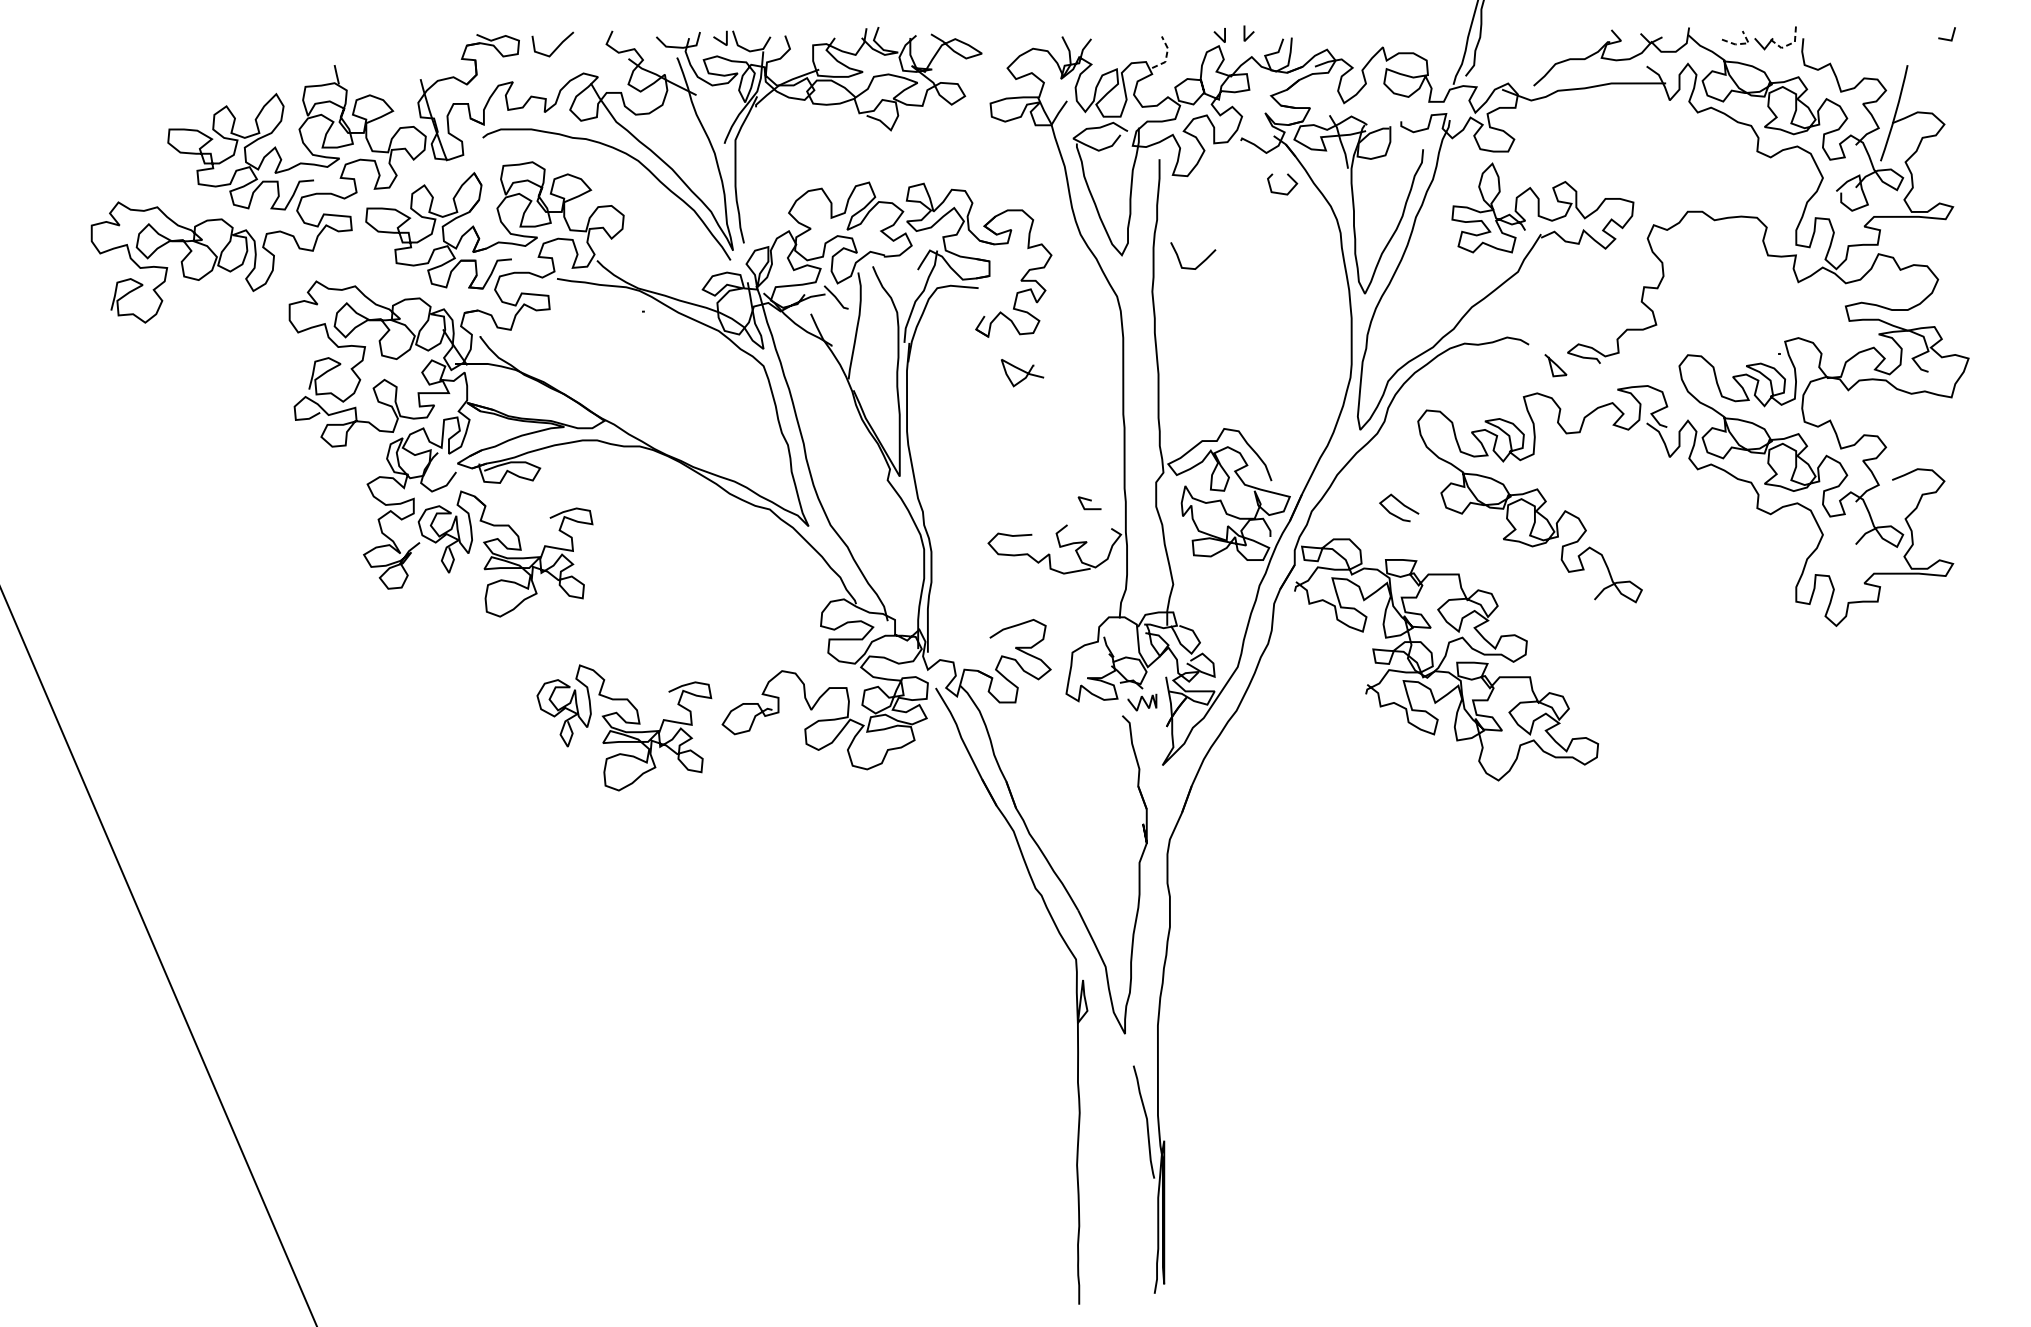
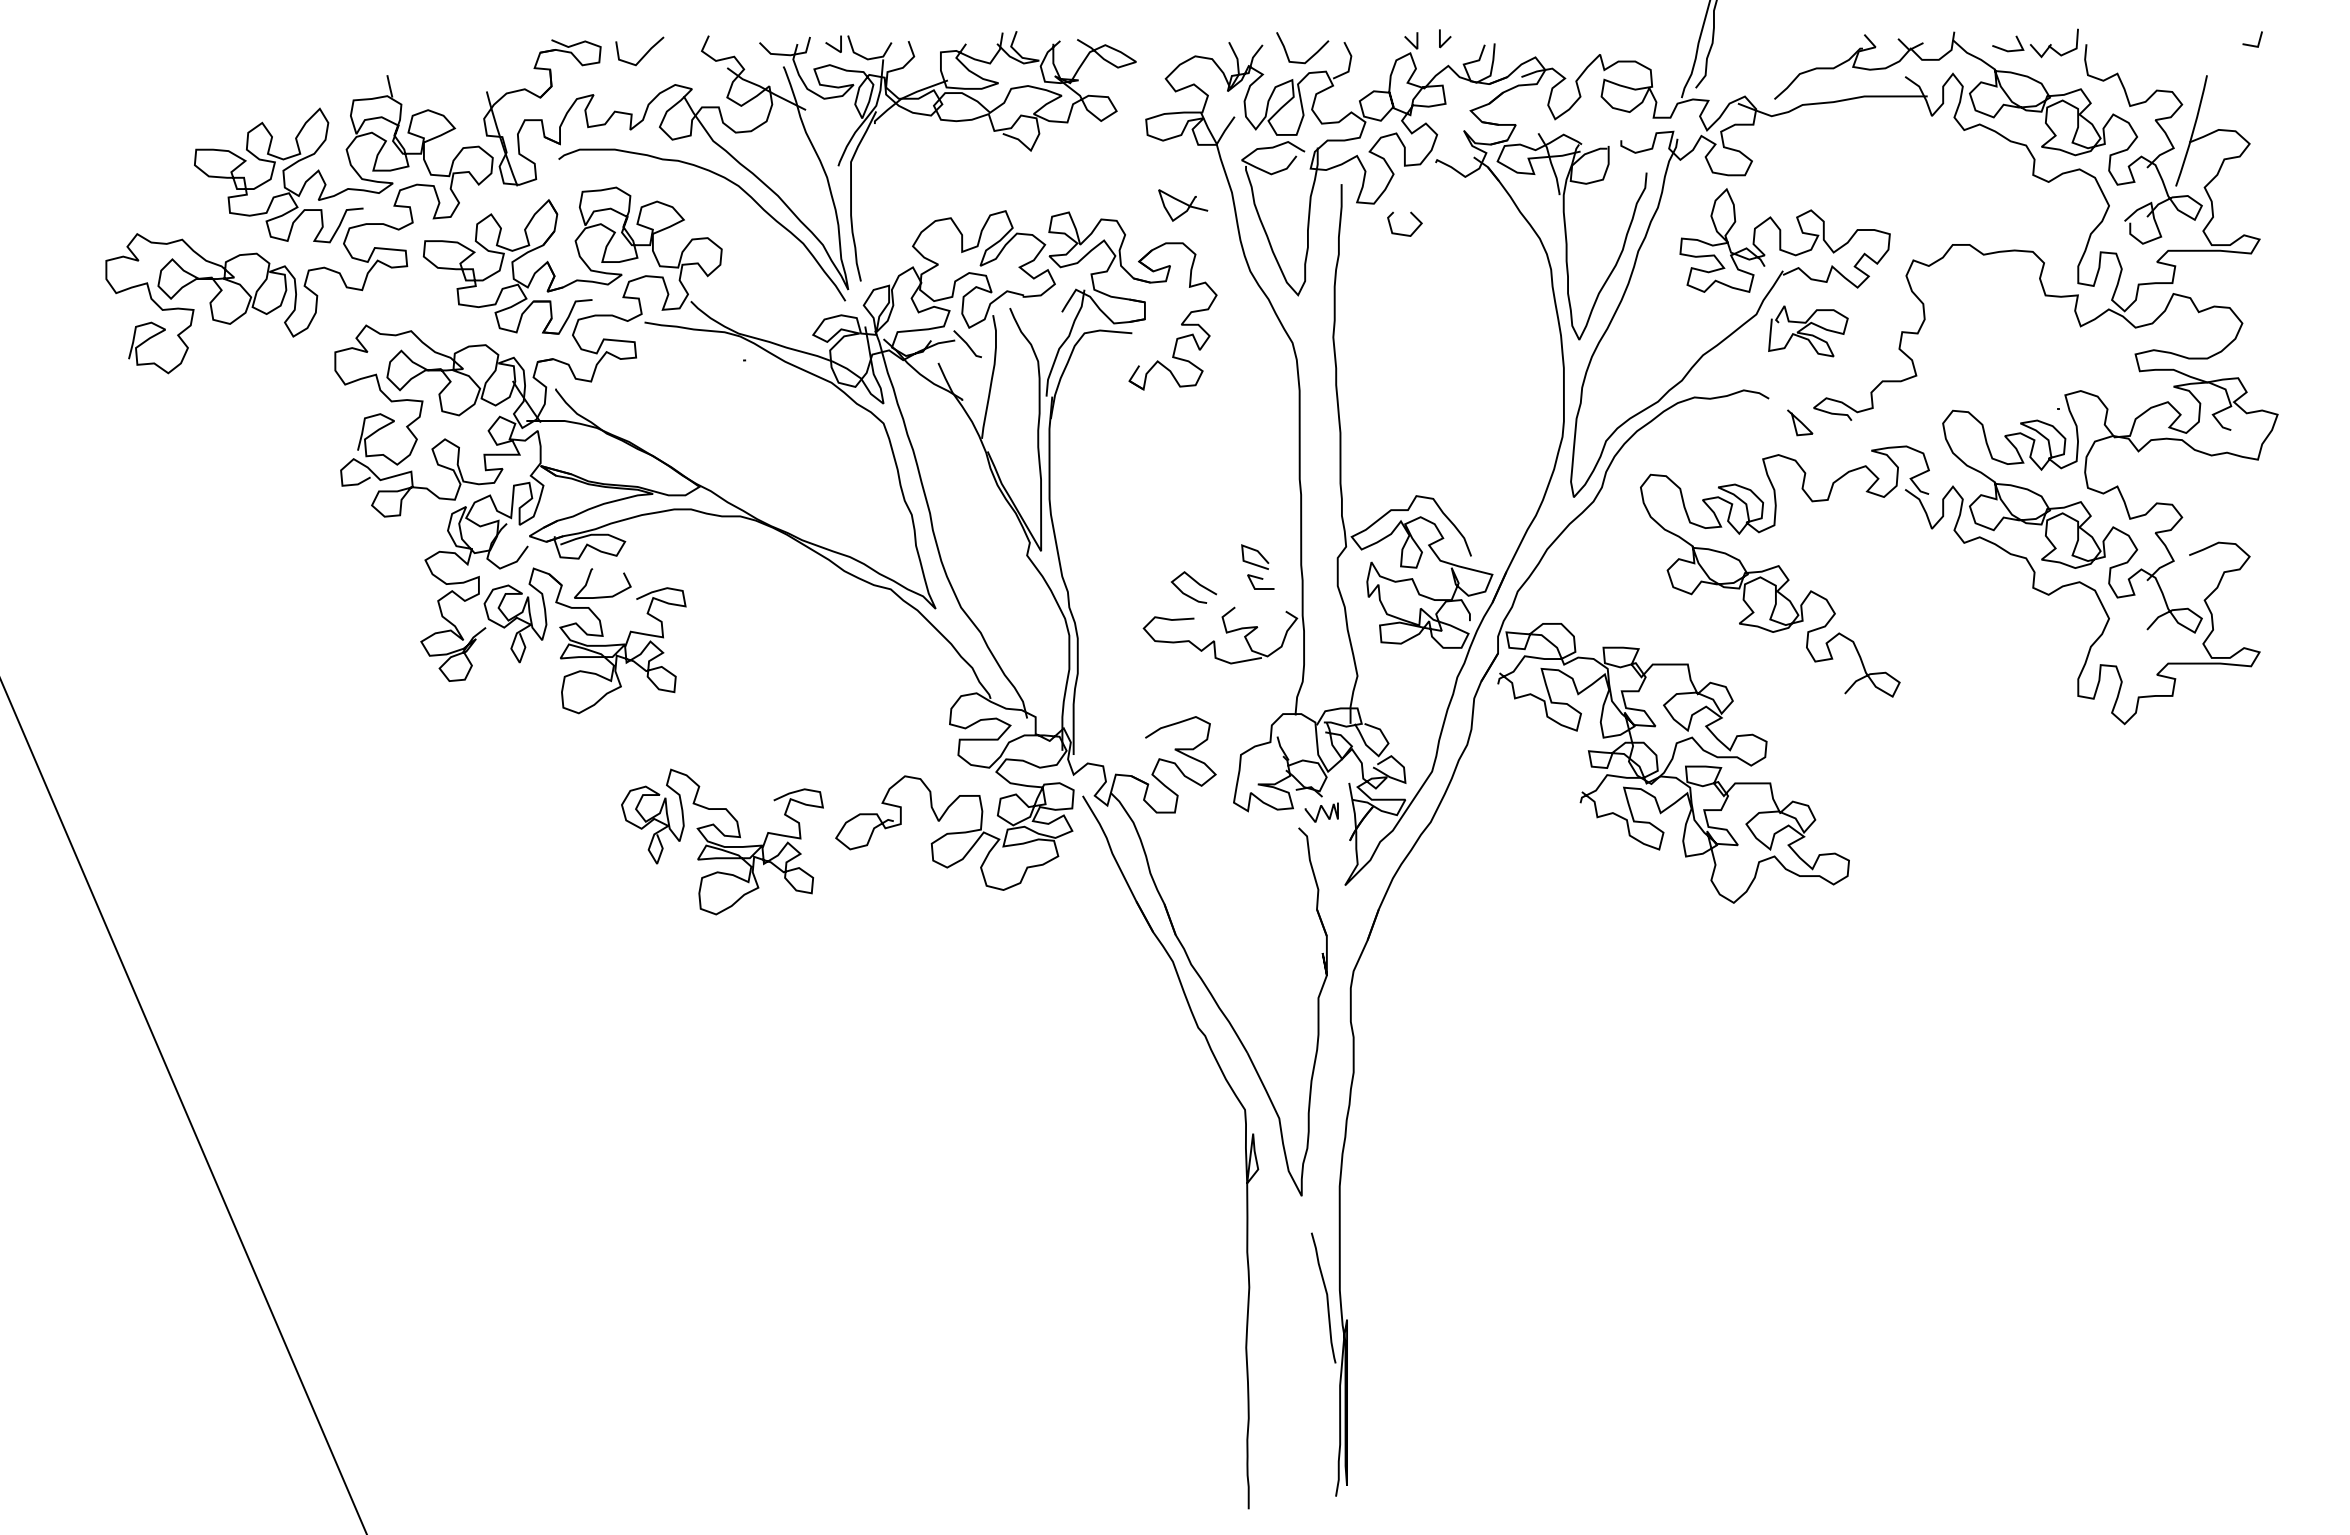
line: (1742, 43) -> (2015, 50), dashed -> solid
line: (1789, 44) -> (2070, 51), dashed -> solid
line: (1166, 54) -> (1349, 63), dashed -> solid
curve: (1280, 192) -> (1402, 233), moved
curve: (1199, 264) -> (1309, 57), moved
curve: (1563, 288) -> (1808, 333), added
curve: (1023, 372) -> (1184, 204), moved
line: (1087, 478) -> (1258, 553), added
curve: (1401, 504) -> (1196, 583), moved
curve: (520, 515) -> (602, 596), added

